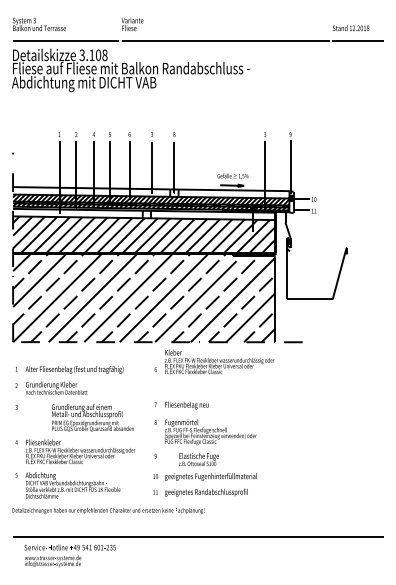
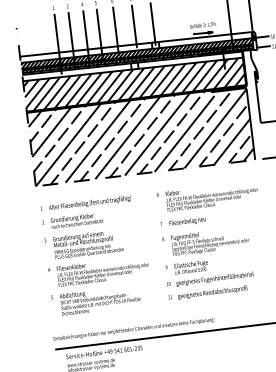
text: (219, 361) -> (212, 195), moved
text: (92, 417) -> (88, 243), moved
text: (198, 459) -> (191, 267), moved
text: (108, 511) -> (134, 330), moved

